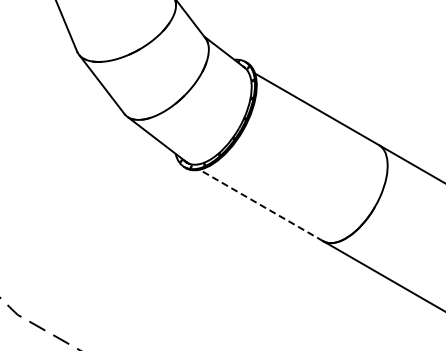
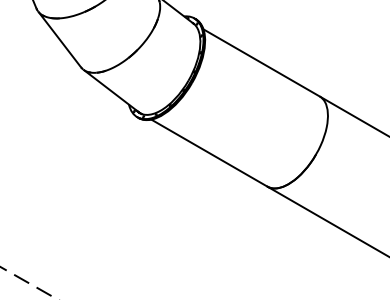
line: (260, 205) -> (208, 153), dashed -> solid

